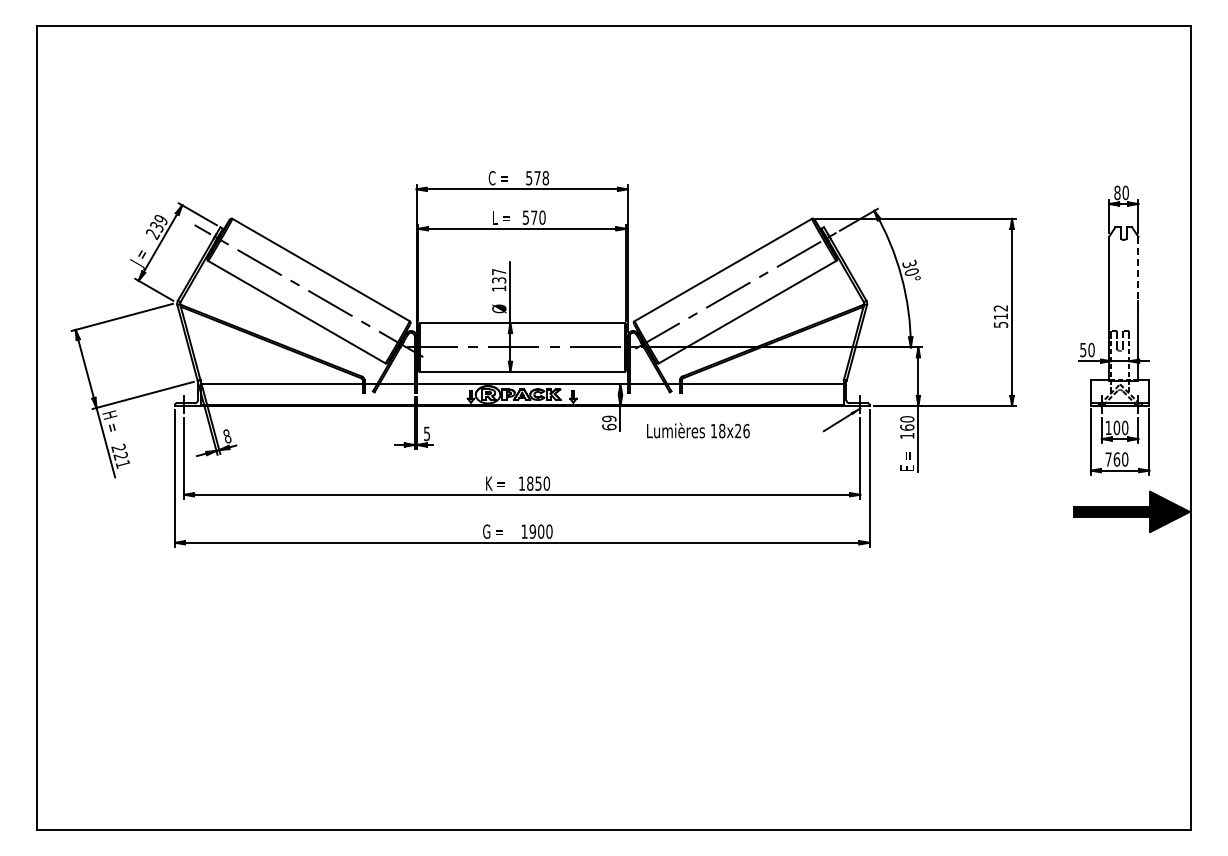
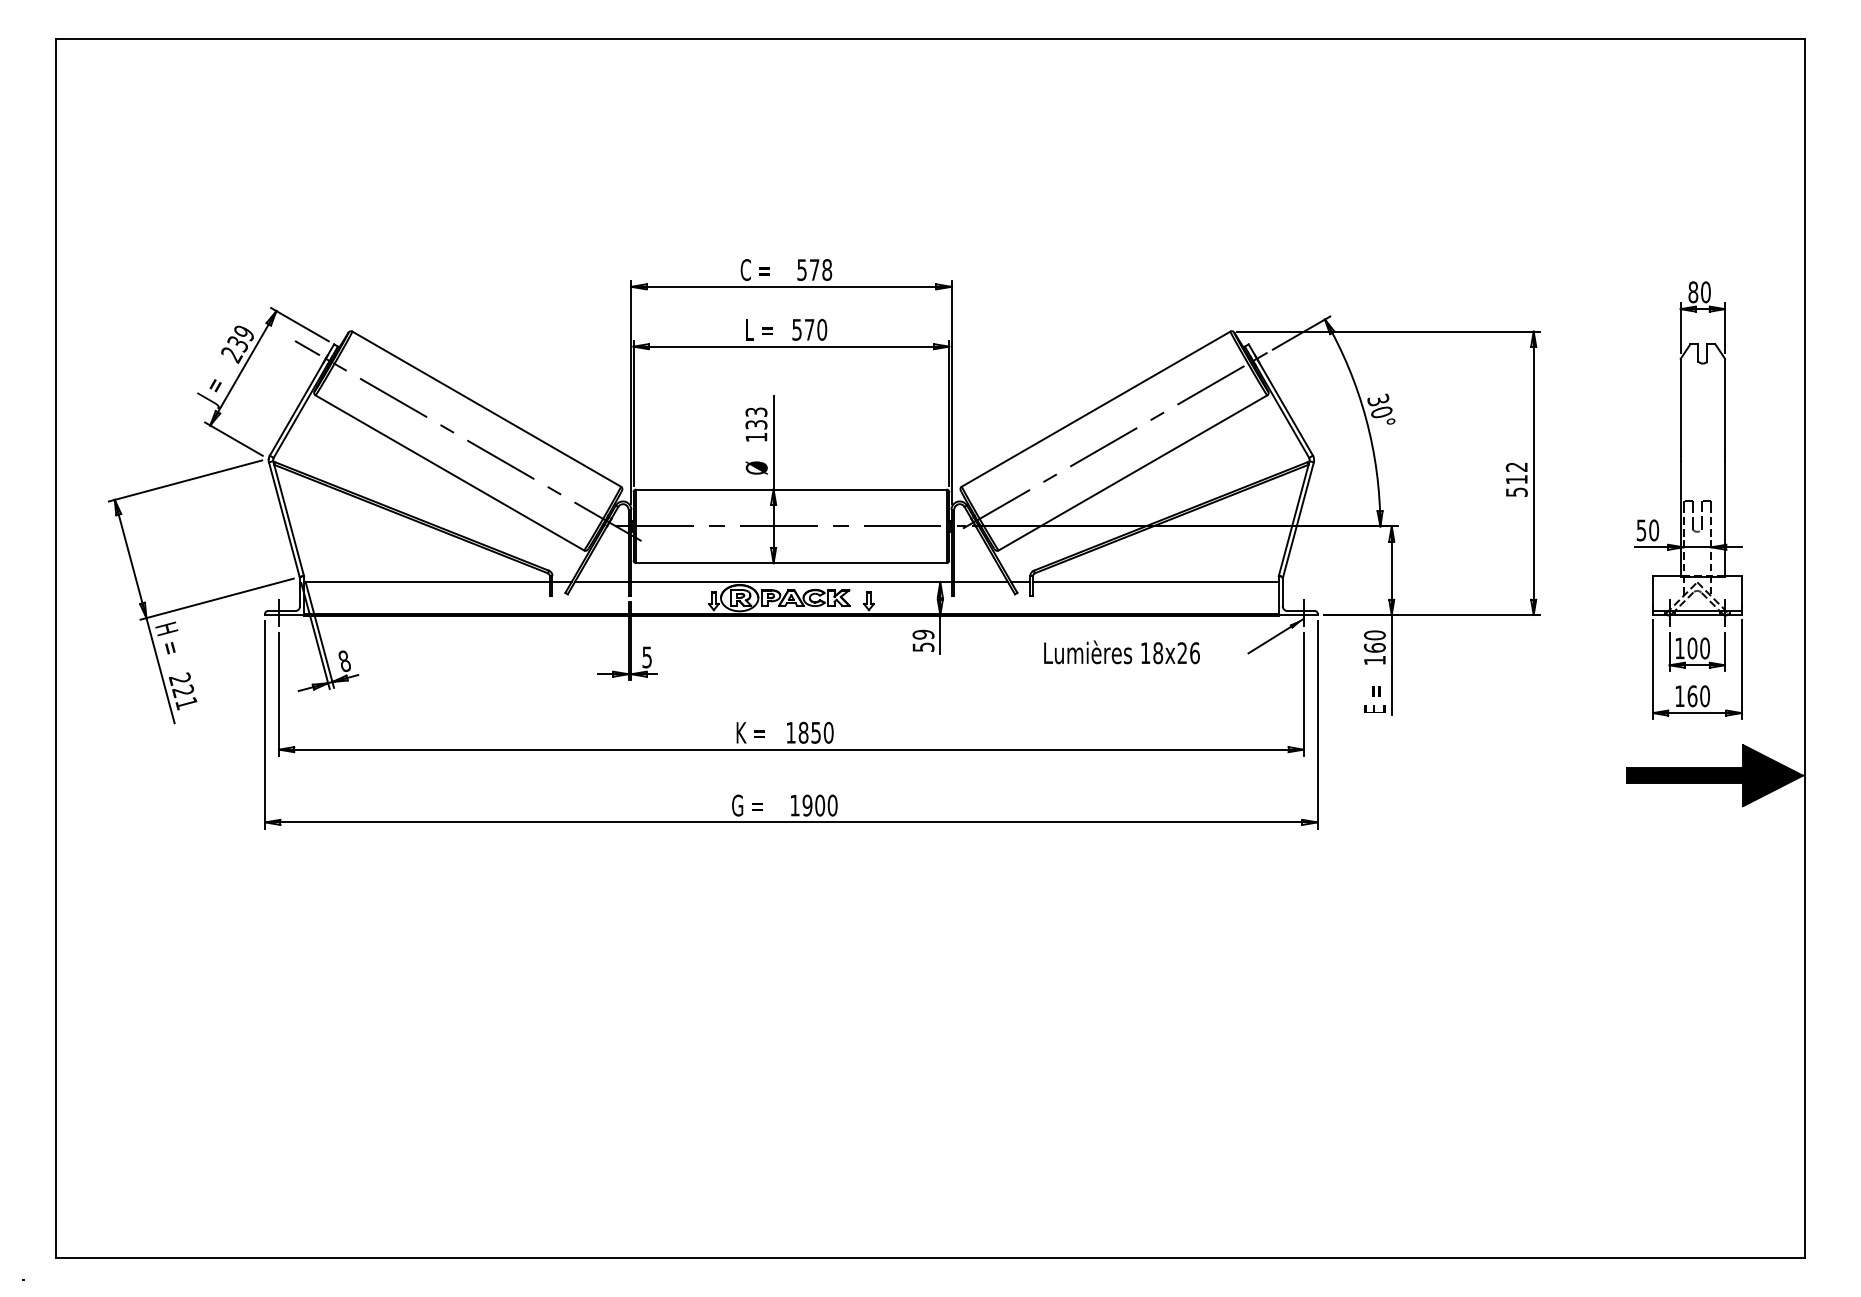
line: (1138, 268) -> (1725, 406), dashed -> solid
text: (498, 272) -> (755, 412), 137 -> 133
text: (609, 426) -> (923, 646), 69 -> 59
text: (698, 430) -> (1122, 652), moved
text: (1108, 459) -> (1679, 696), 760 -> 160

